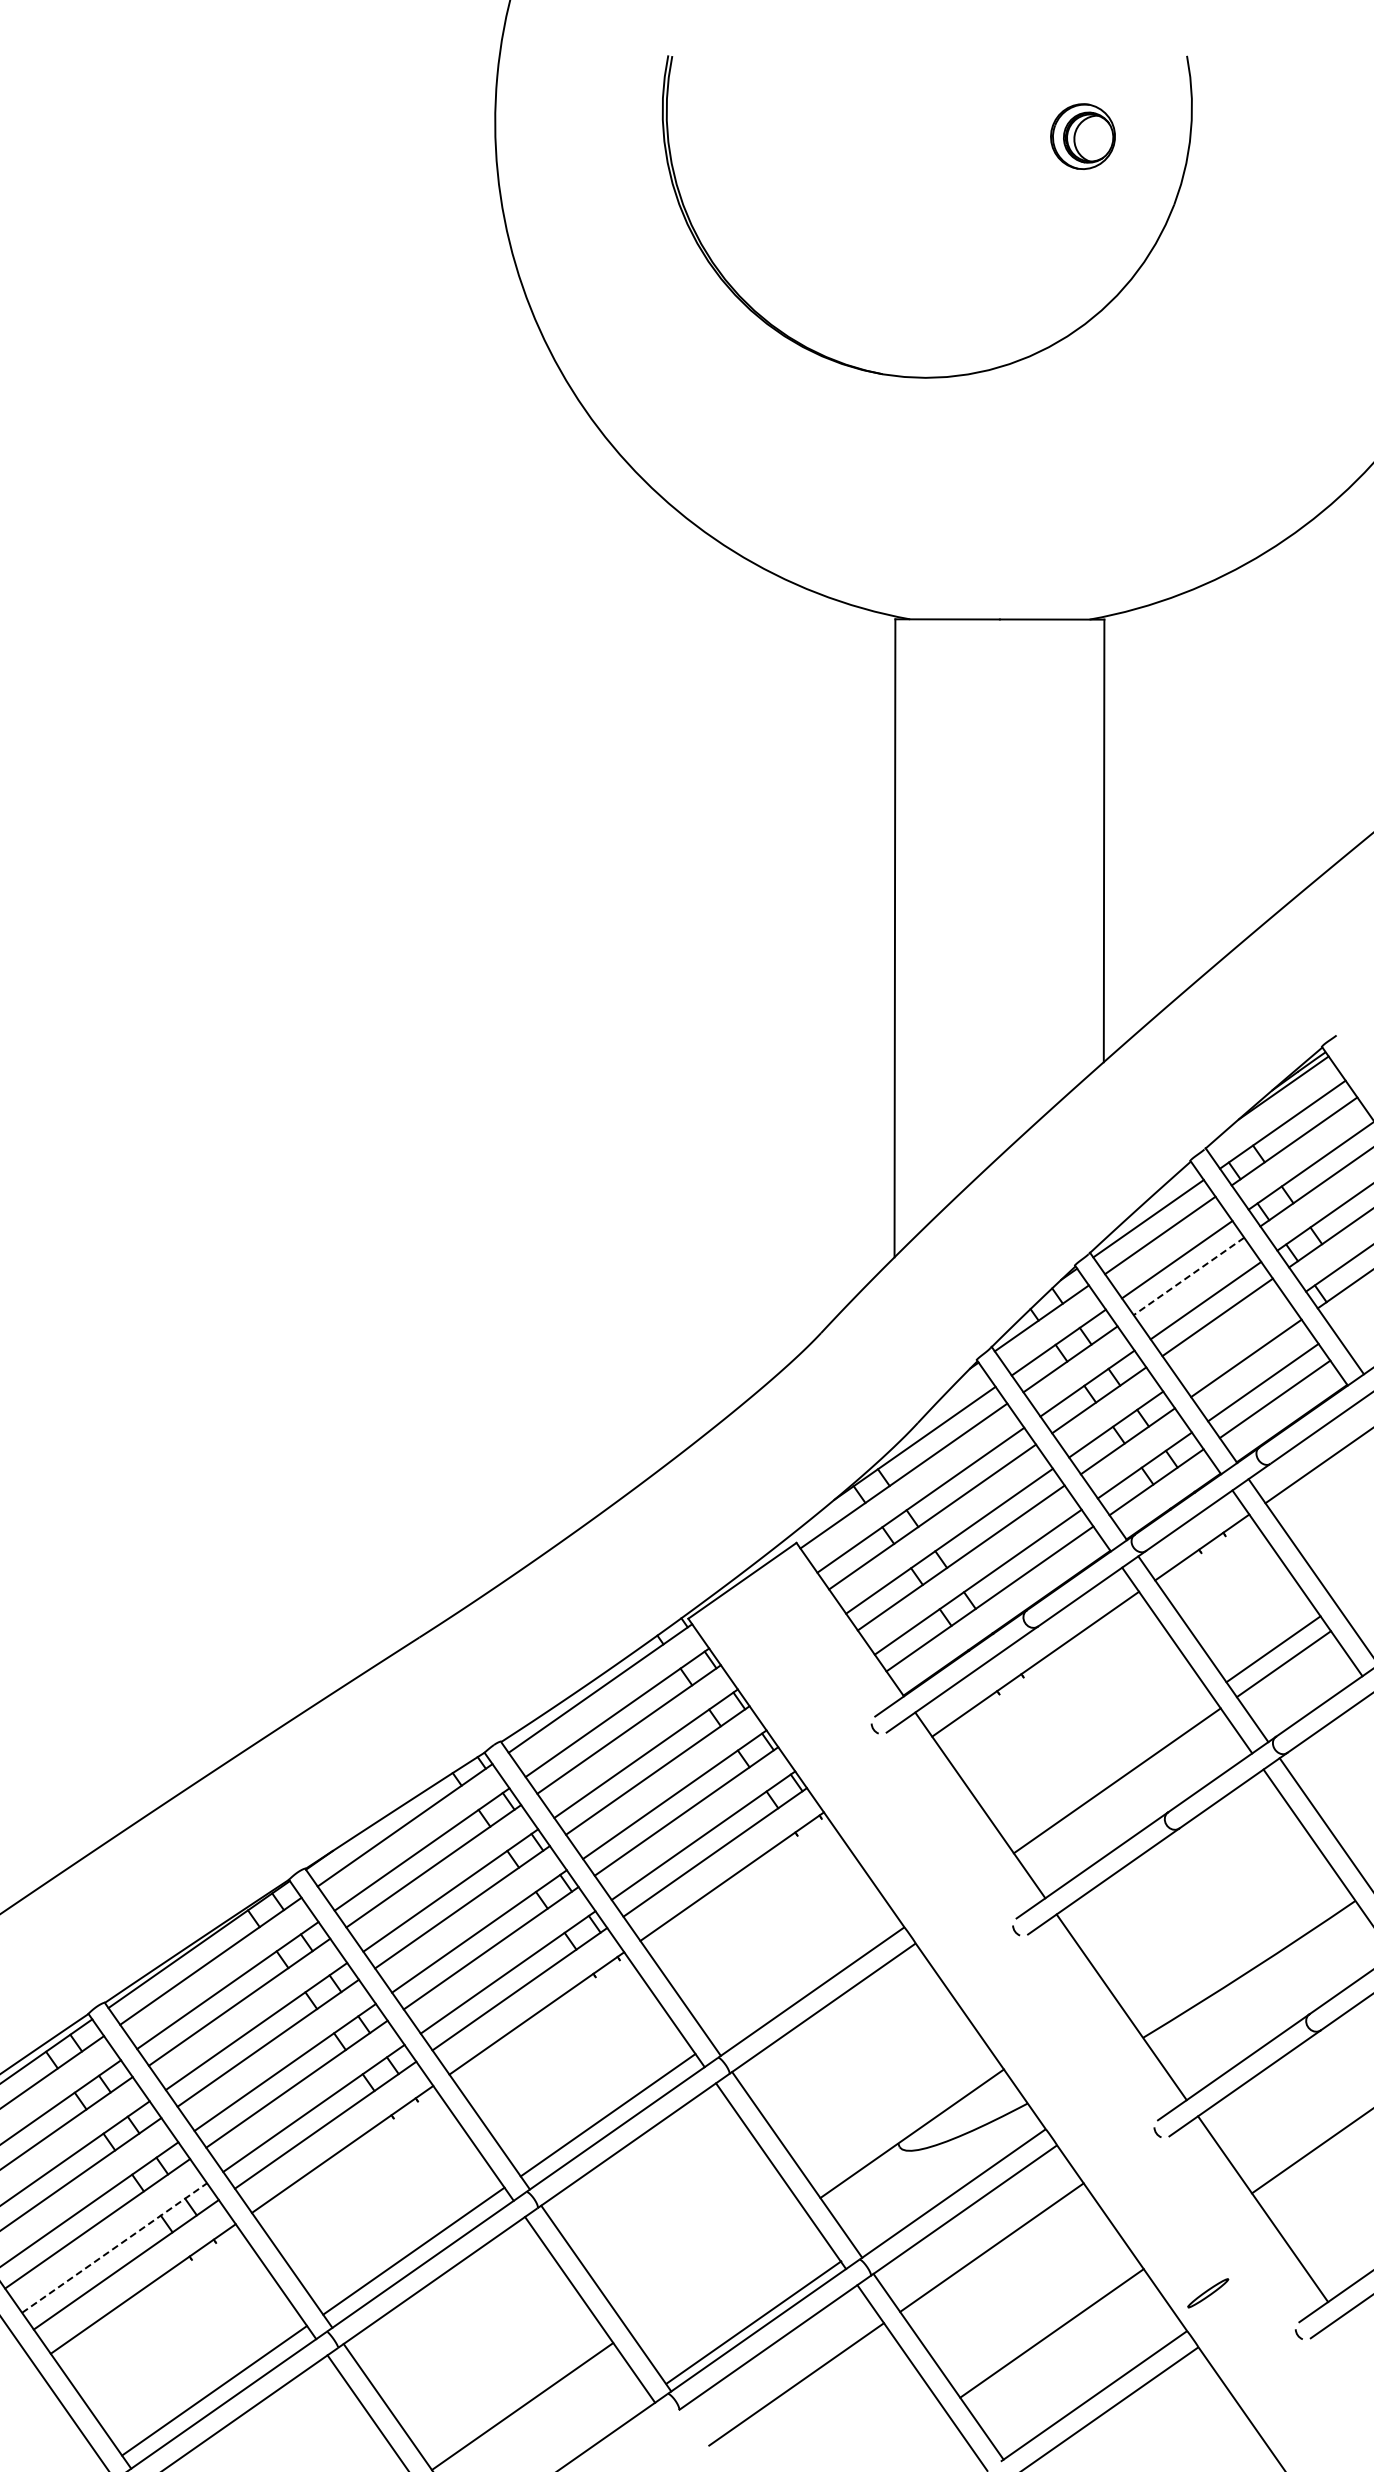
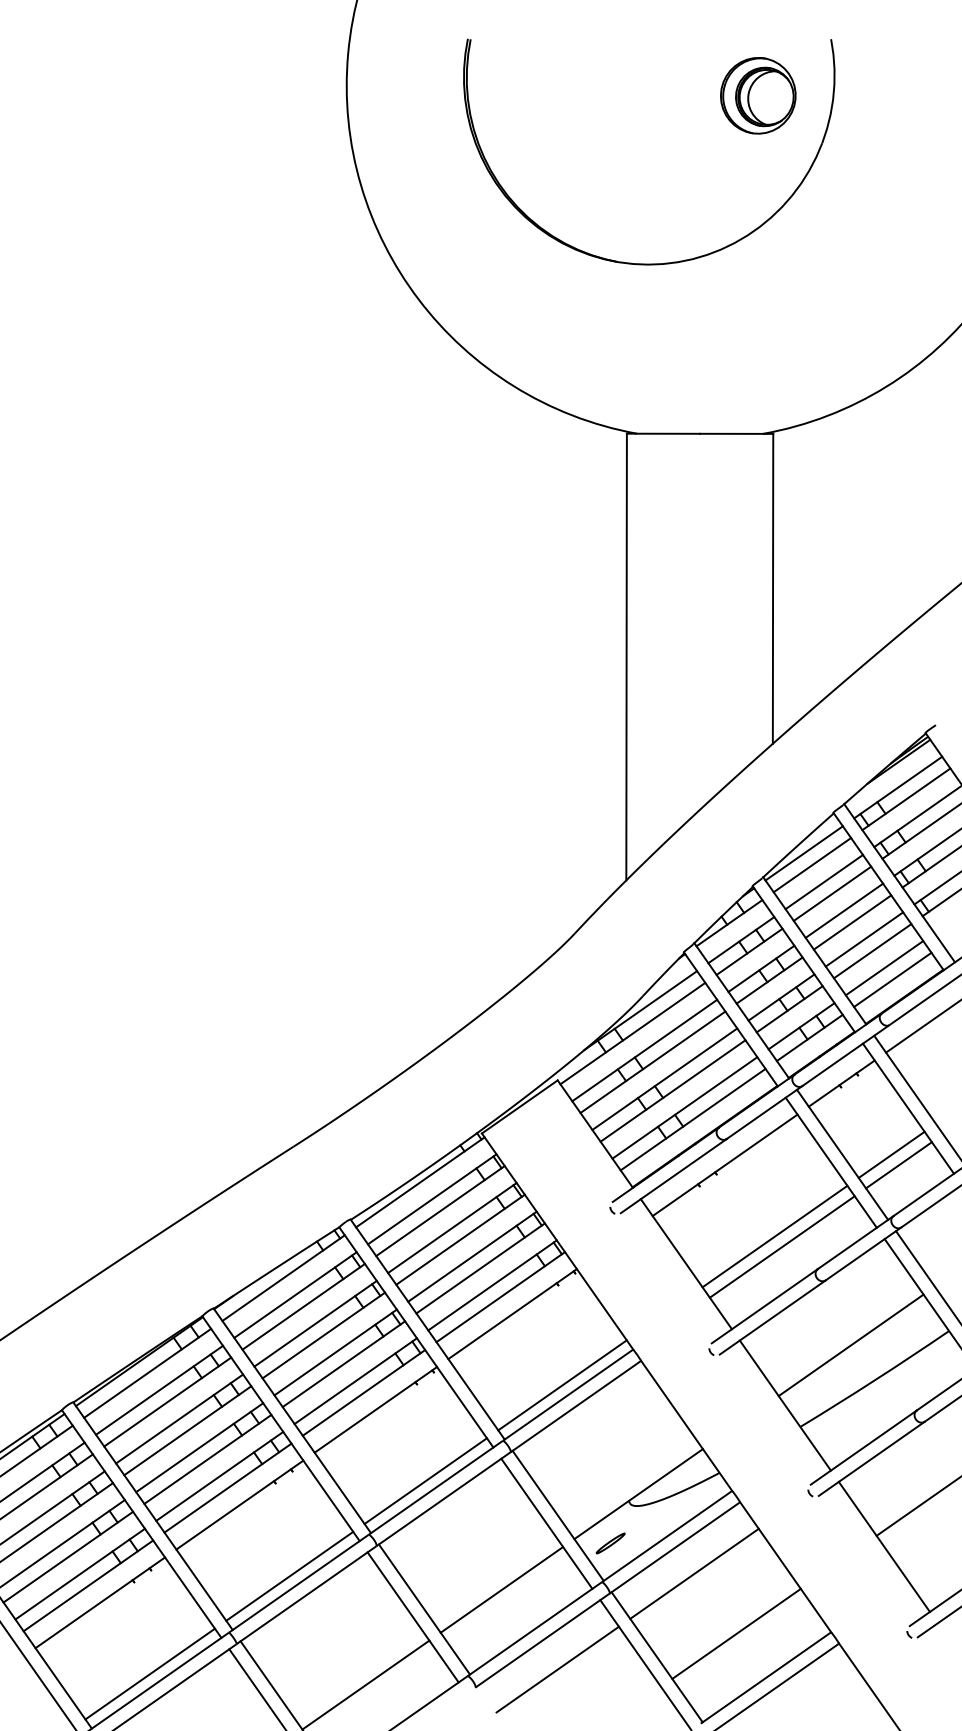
part: (1082, 136) -> (757, 95), size x1.67
line: (1188, 1276) -> (832, 893), dashed -> solid
line: (1234, 1341) -> (864, 939), added
line: (1106, 1765) -> (774, 1236), added
line: (1215, 1920) -> (851, 1344), added
line: (803, 1978) -> (562, 1385), added
line: (114, 2248) -> (80, 1574), dashed -> solid
part: (1208, 2293) -> (610, 1543), moved
line: (753, 2322) -> (501, 1589), moved

